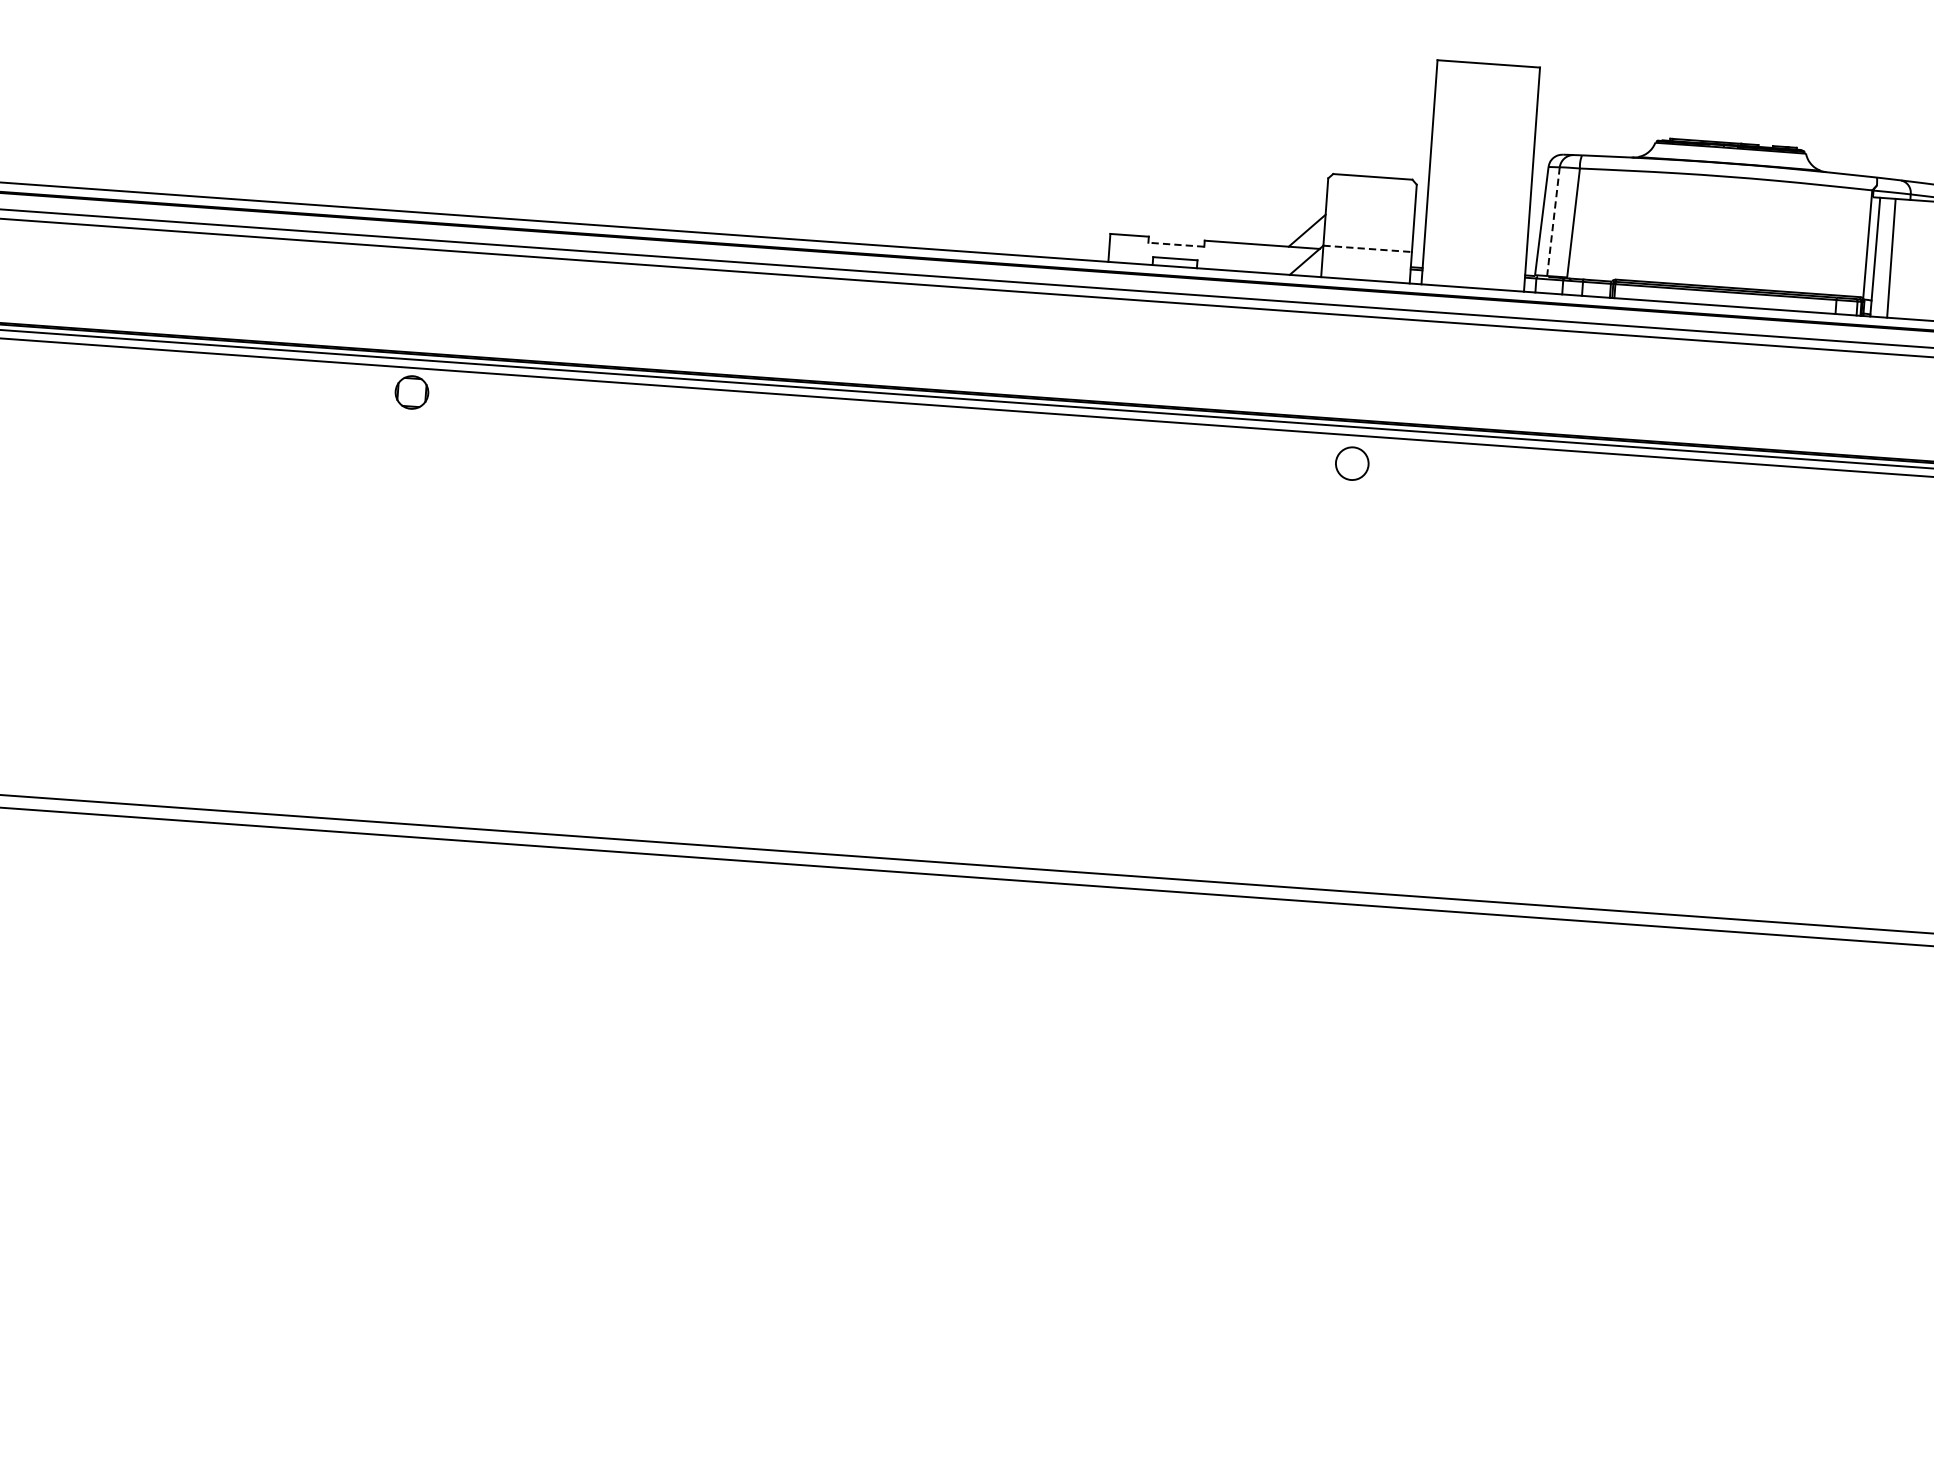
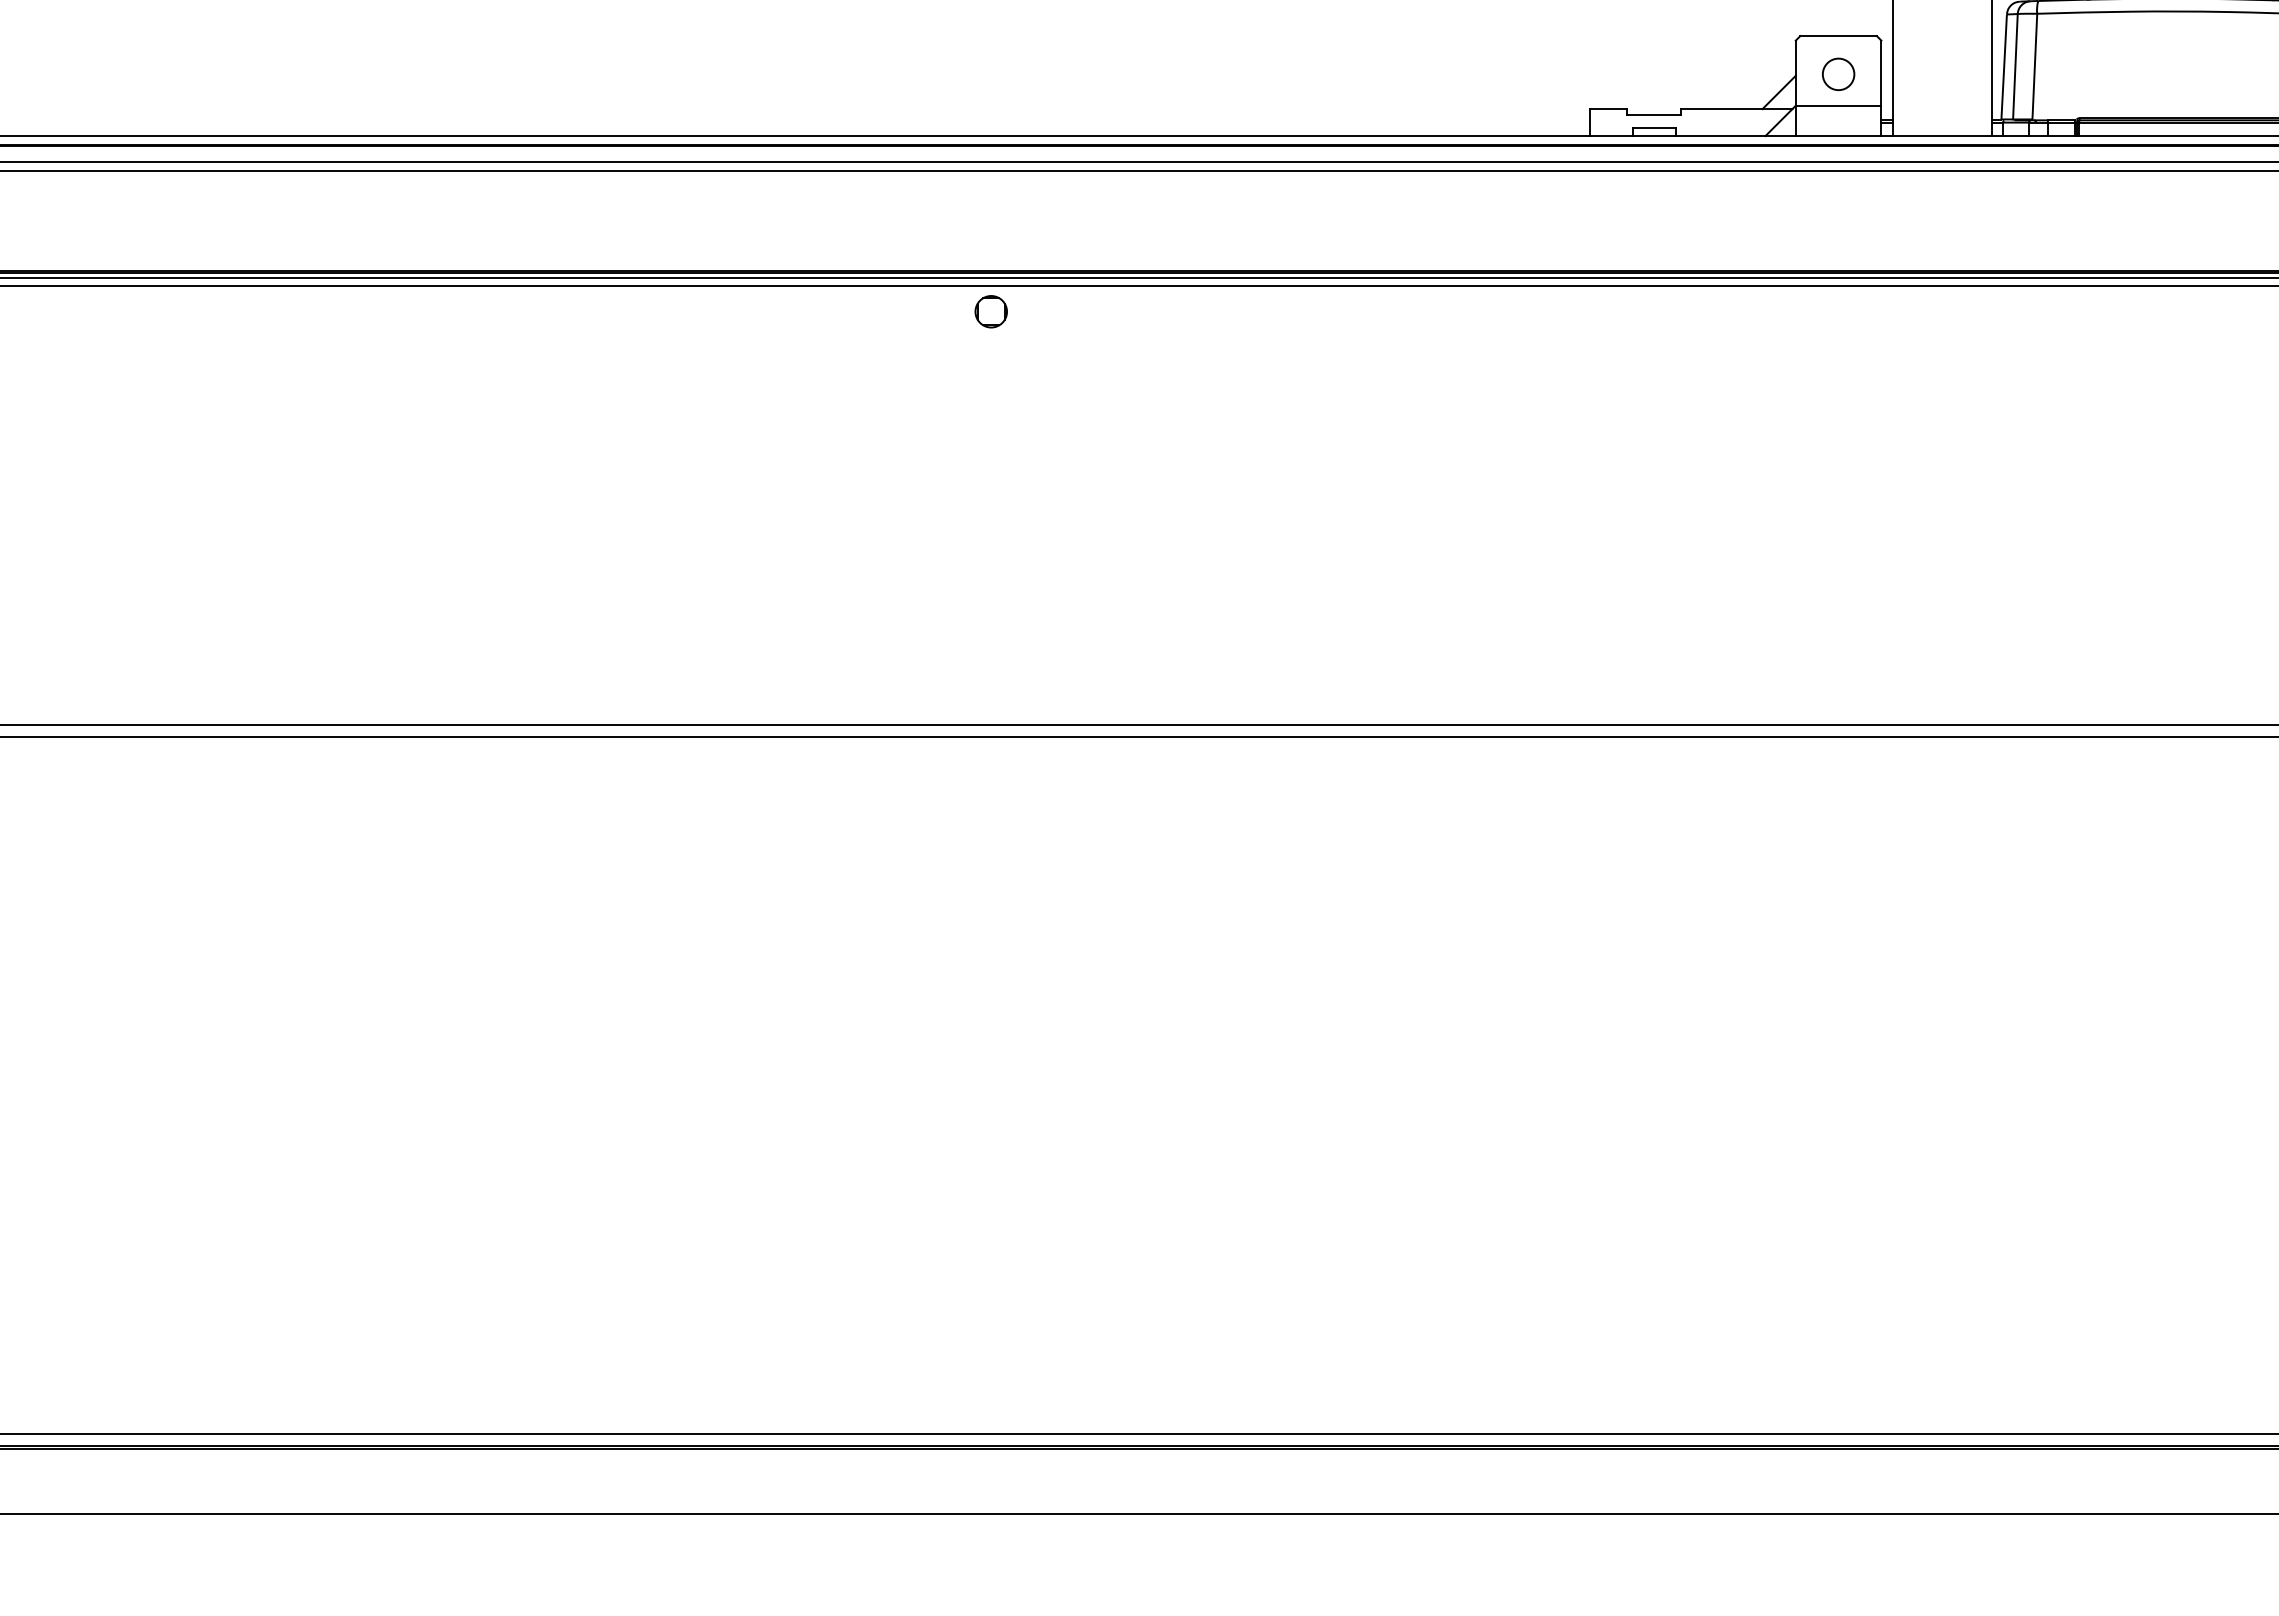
line: (1553, 221) -> (2015, 66), dashed -> solid
line: (1175, 244) -> (1653, 114), dashed -> solid
line: (1367, 248) -> (1838, 105), dashed -> solid
part: (411, 392) -> (990, 311), moved
circle: (1352, 462) -> (1838, 73), moved

